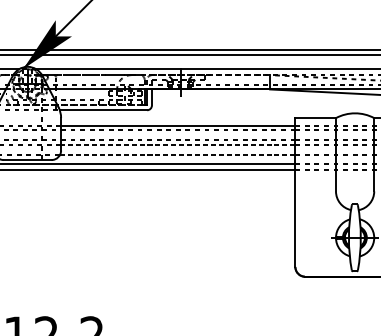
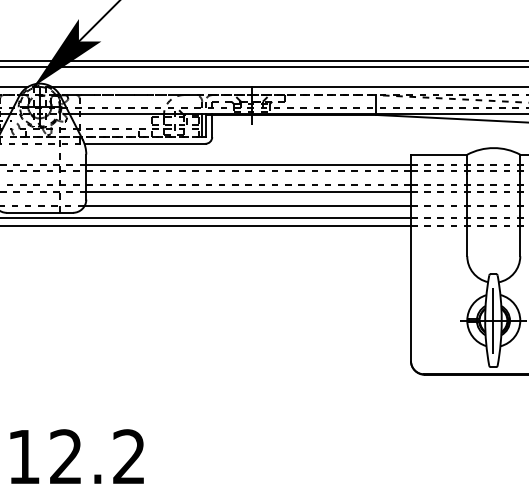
line: (178, 145) -> (248, 192), dashed -> solid
line: (177, 155) -> (247, 206), dashed -> solid
line: (354, 237) -> (493, 320), added

